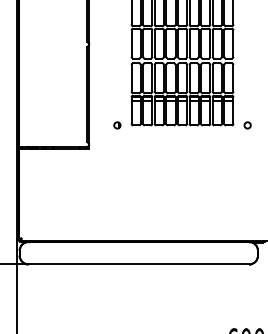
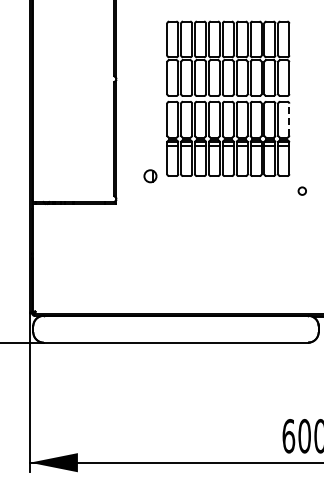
line: (233, 78) -> (289, 119), solid -> dashed
part: (116, 124) -> (149, 175), size x1.6
circle: (246, 124) -> (301, 190), moved

